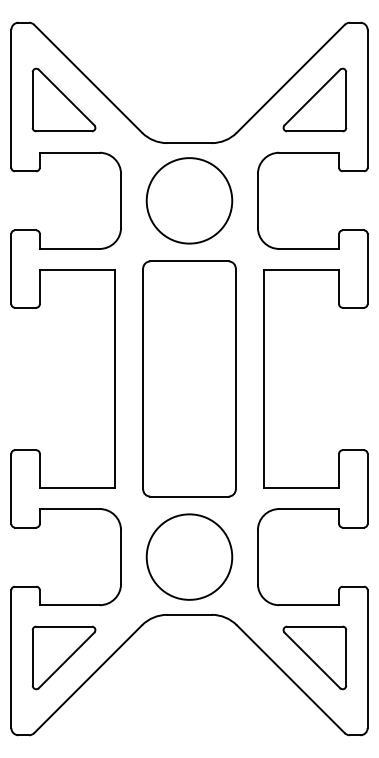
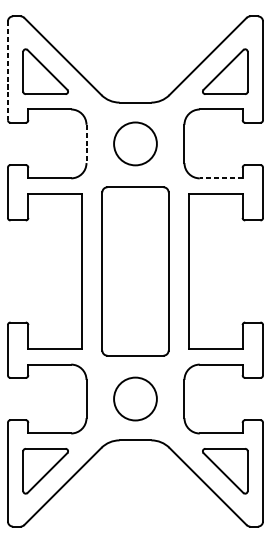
line: (11, 98) -> (8, 70), solid -> dashed
line: (121, 200) -> (86, 143), solid -> dashed
circle: (189, 200) -> (135, 143), size x0.7
line: (309, 248) -> (221, 178), solid -> dashed
circle: (189, 556) -> (135, 398), size x0.7

